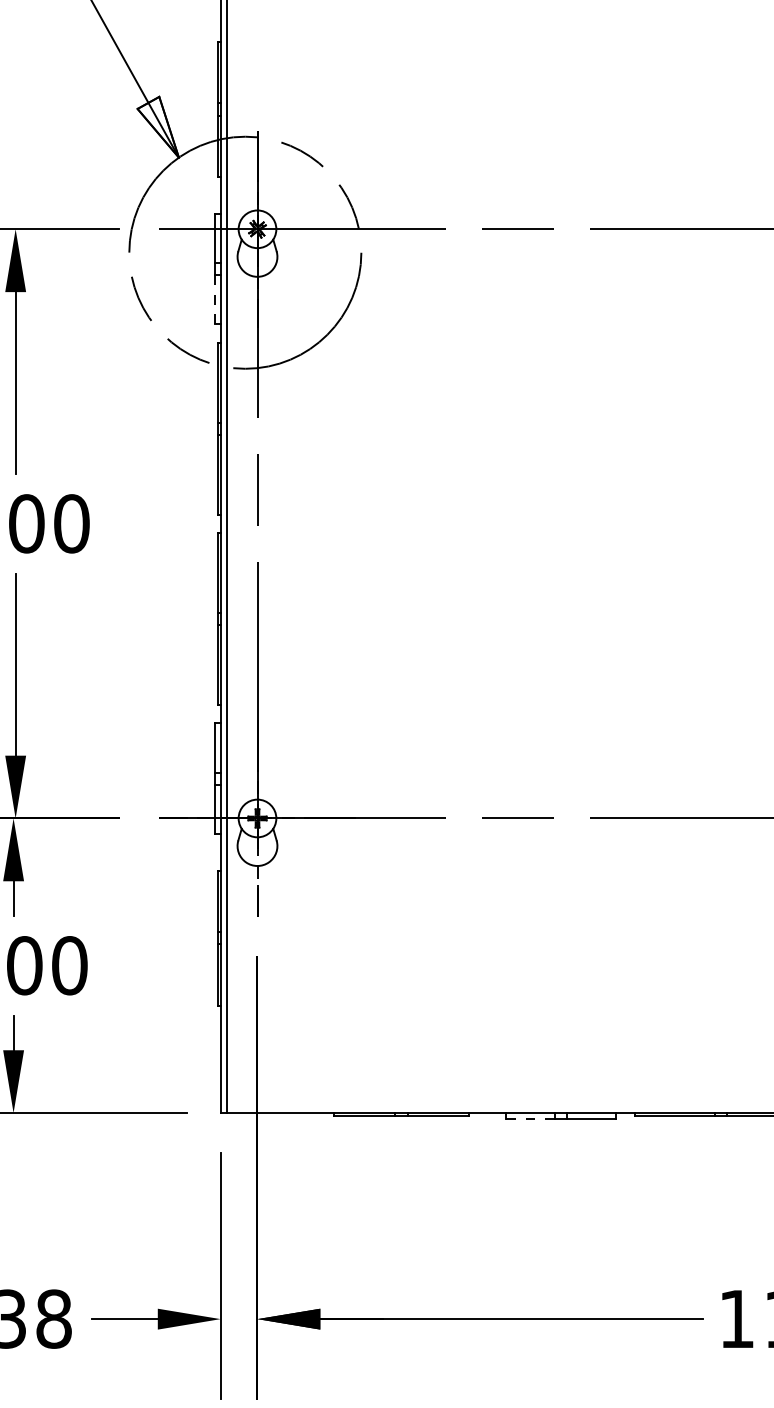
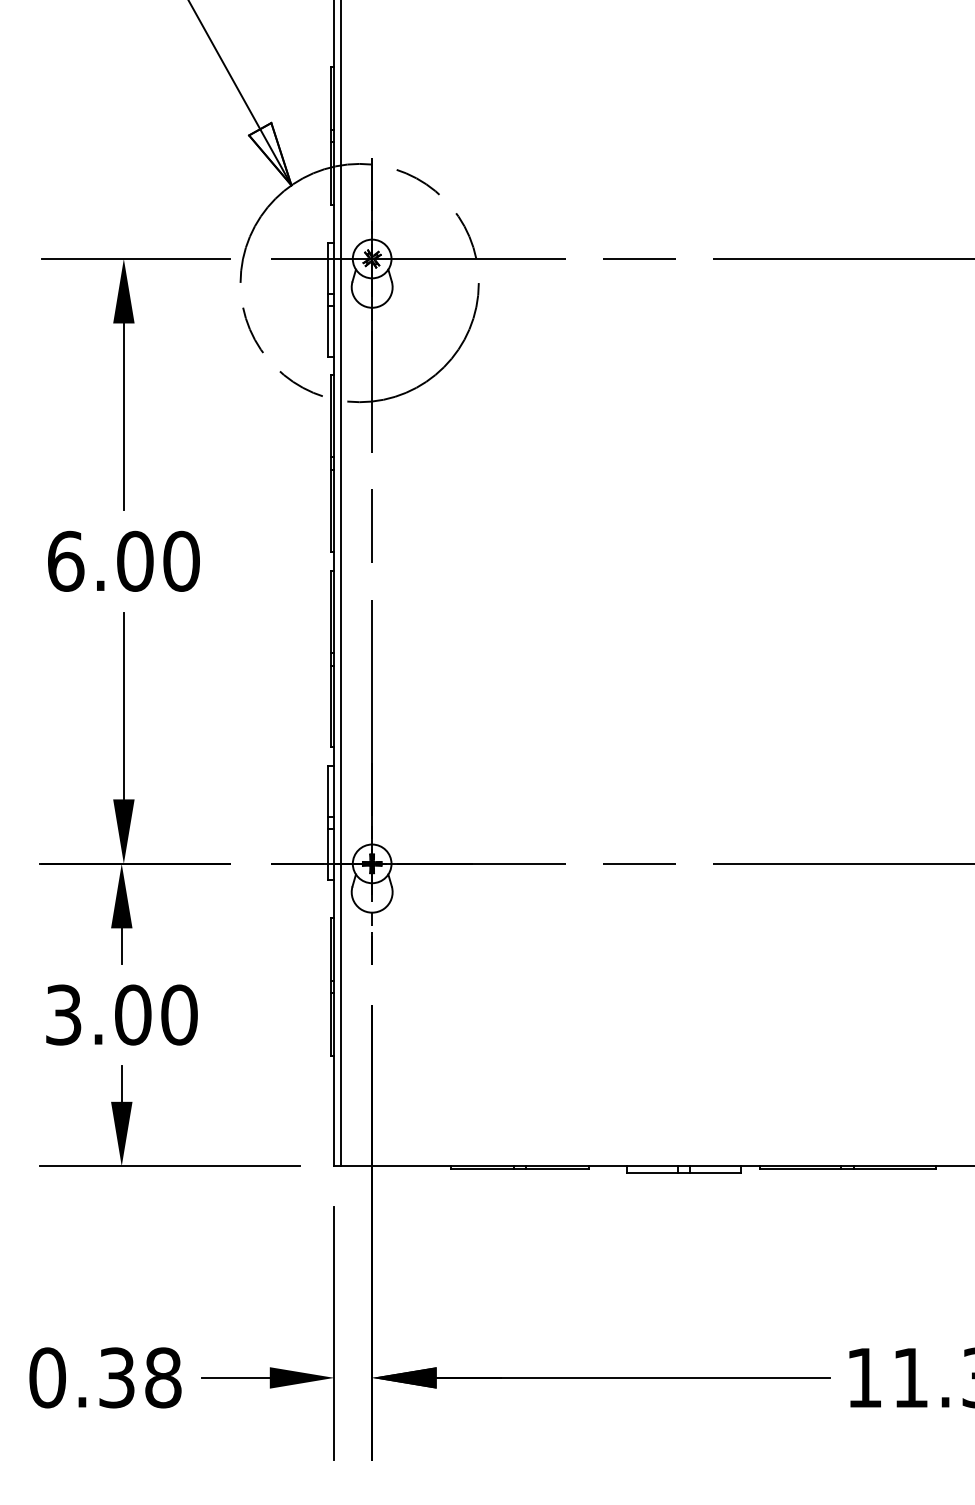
line: (214, 298) -> (328, 330), dashed -> solid
line: (529, 1119) -> (651, 1172), dashed -> solid

